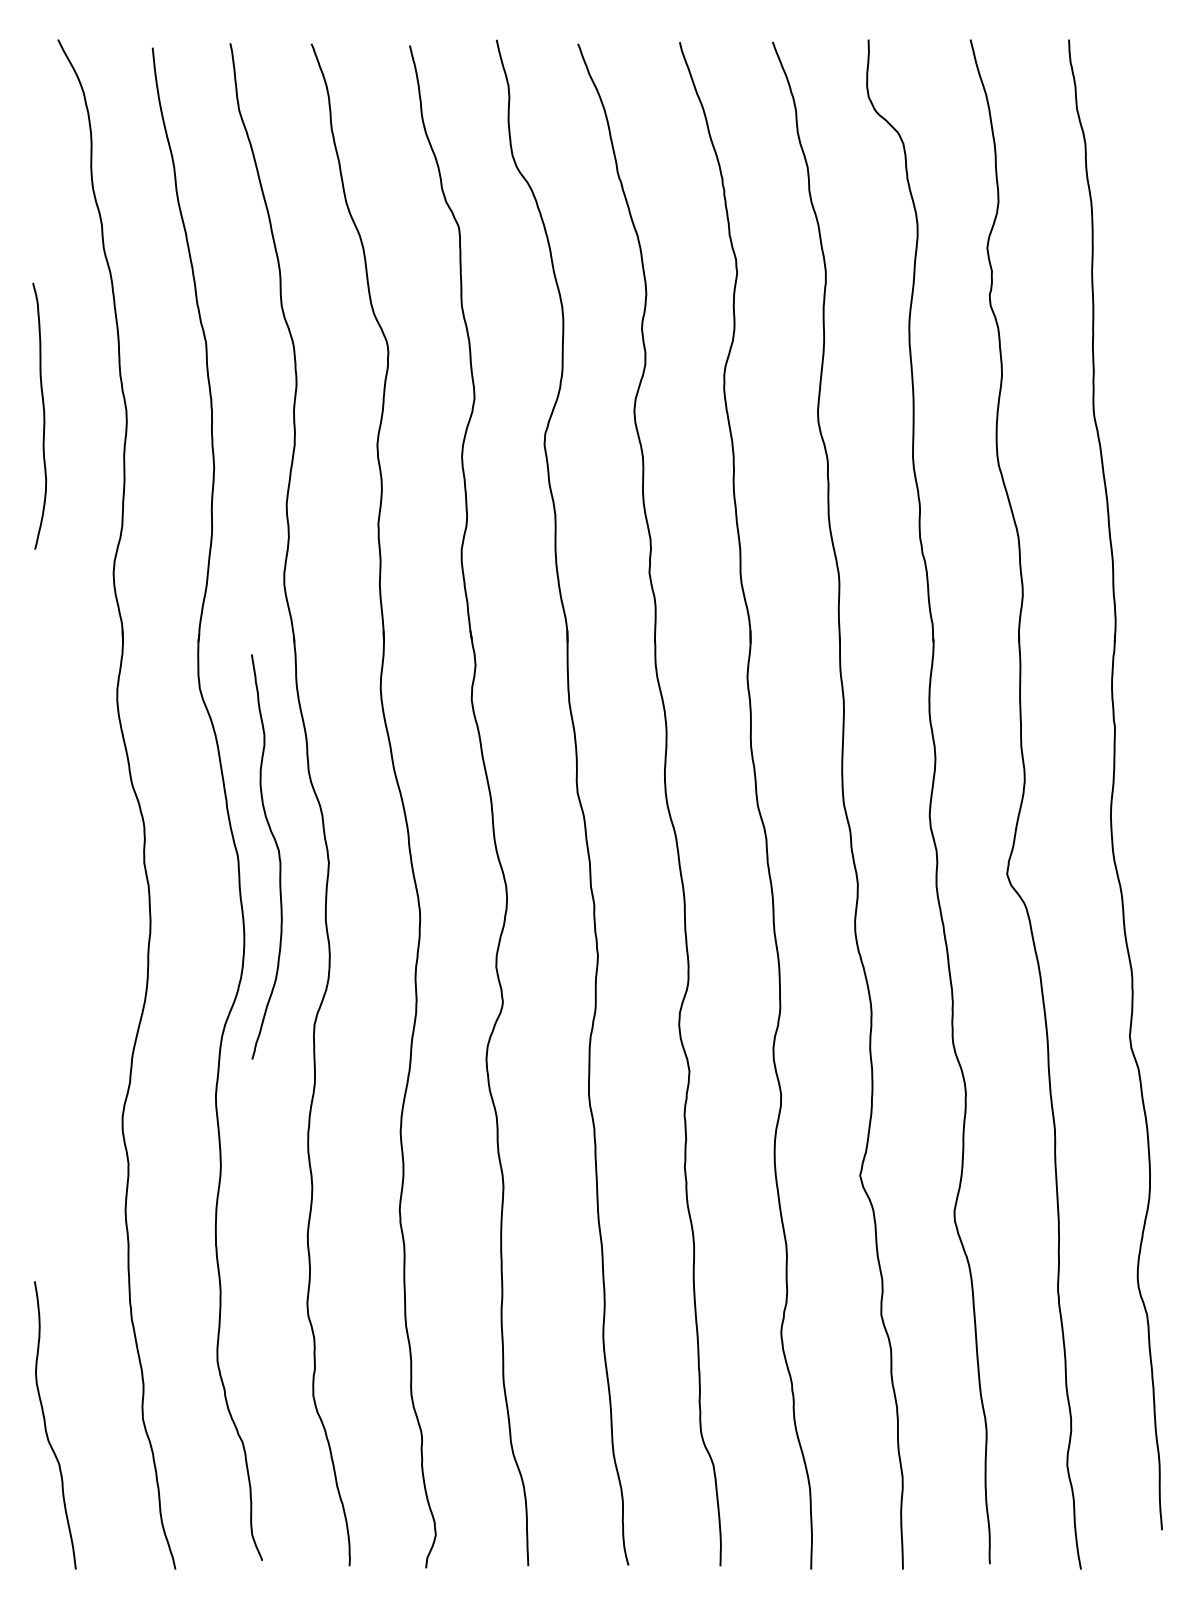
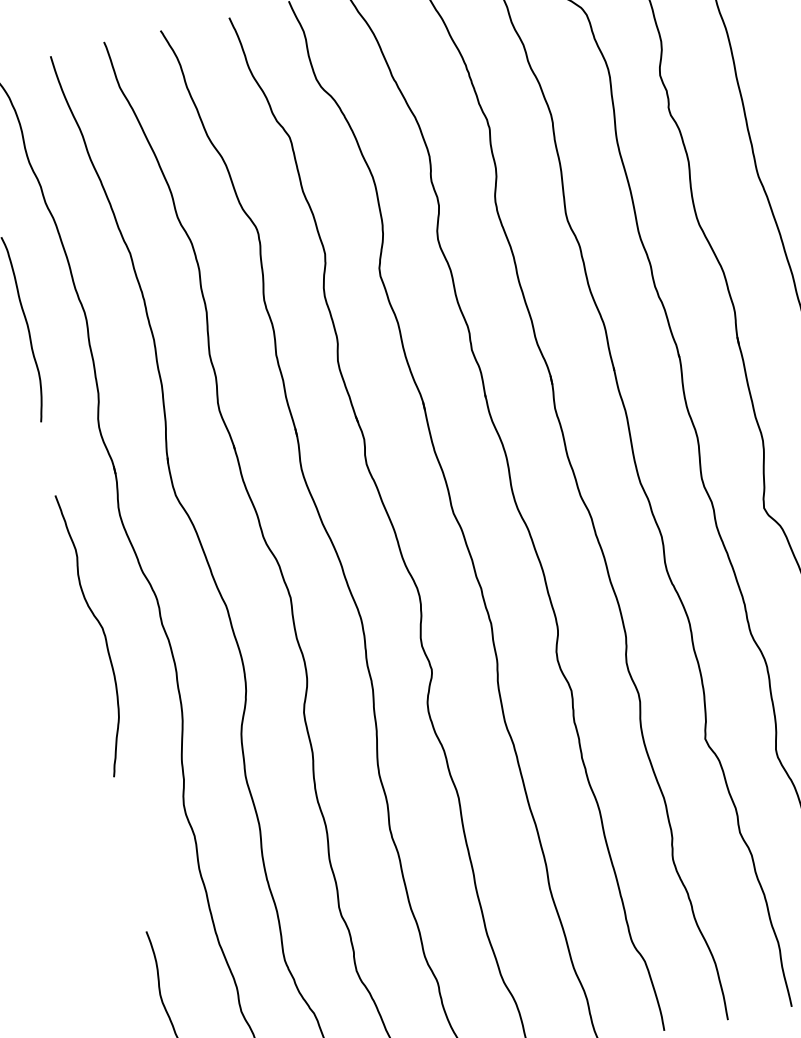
curve: (278, 856) -> (103, 632), moved

